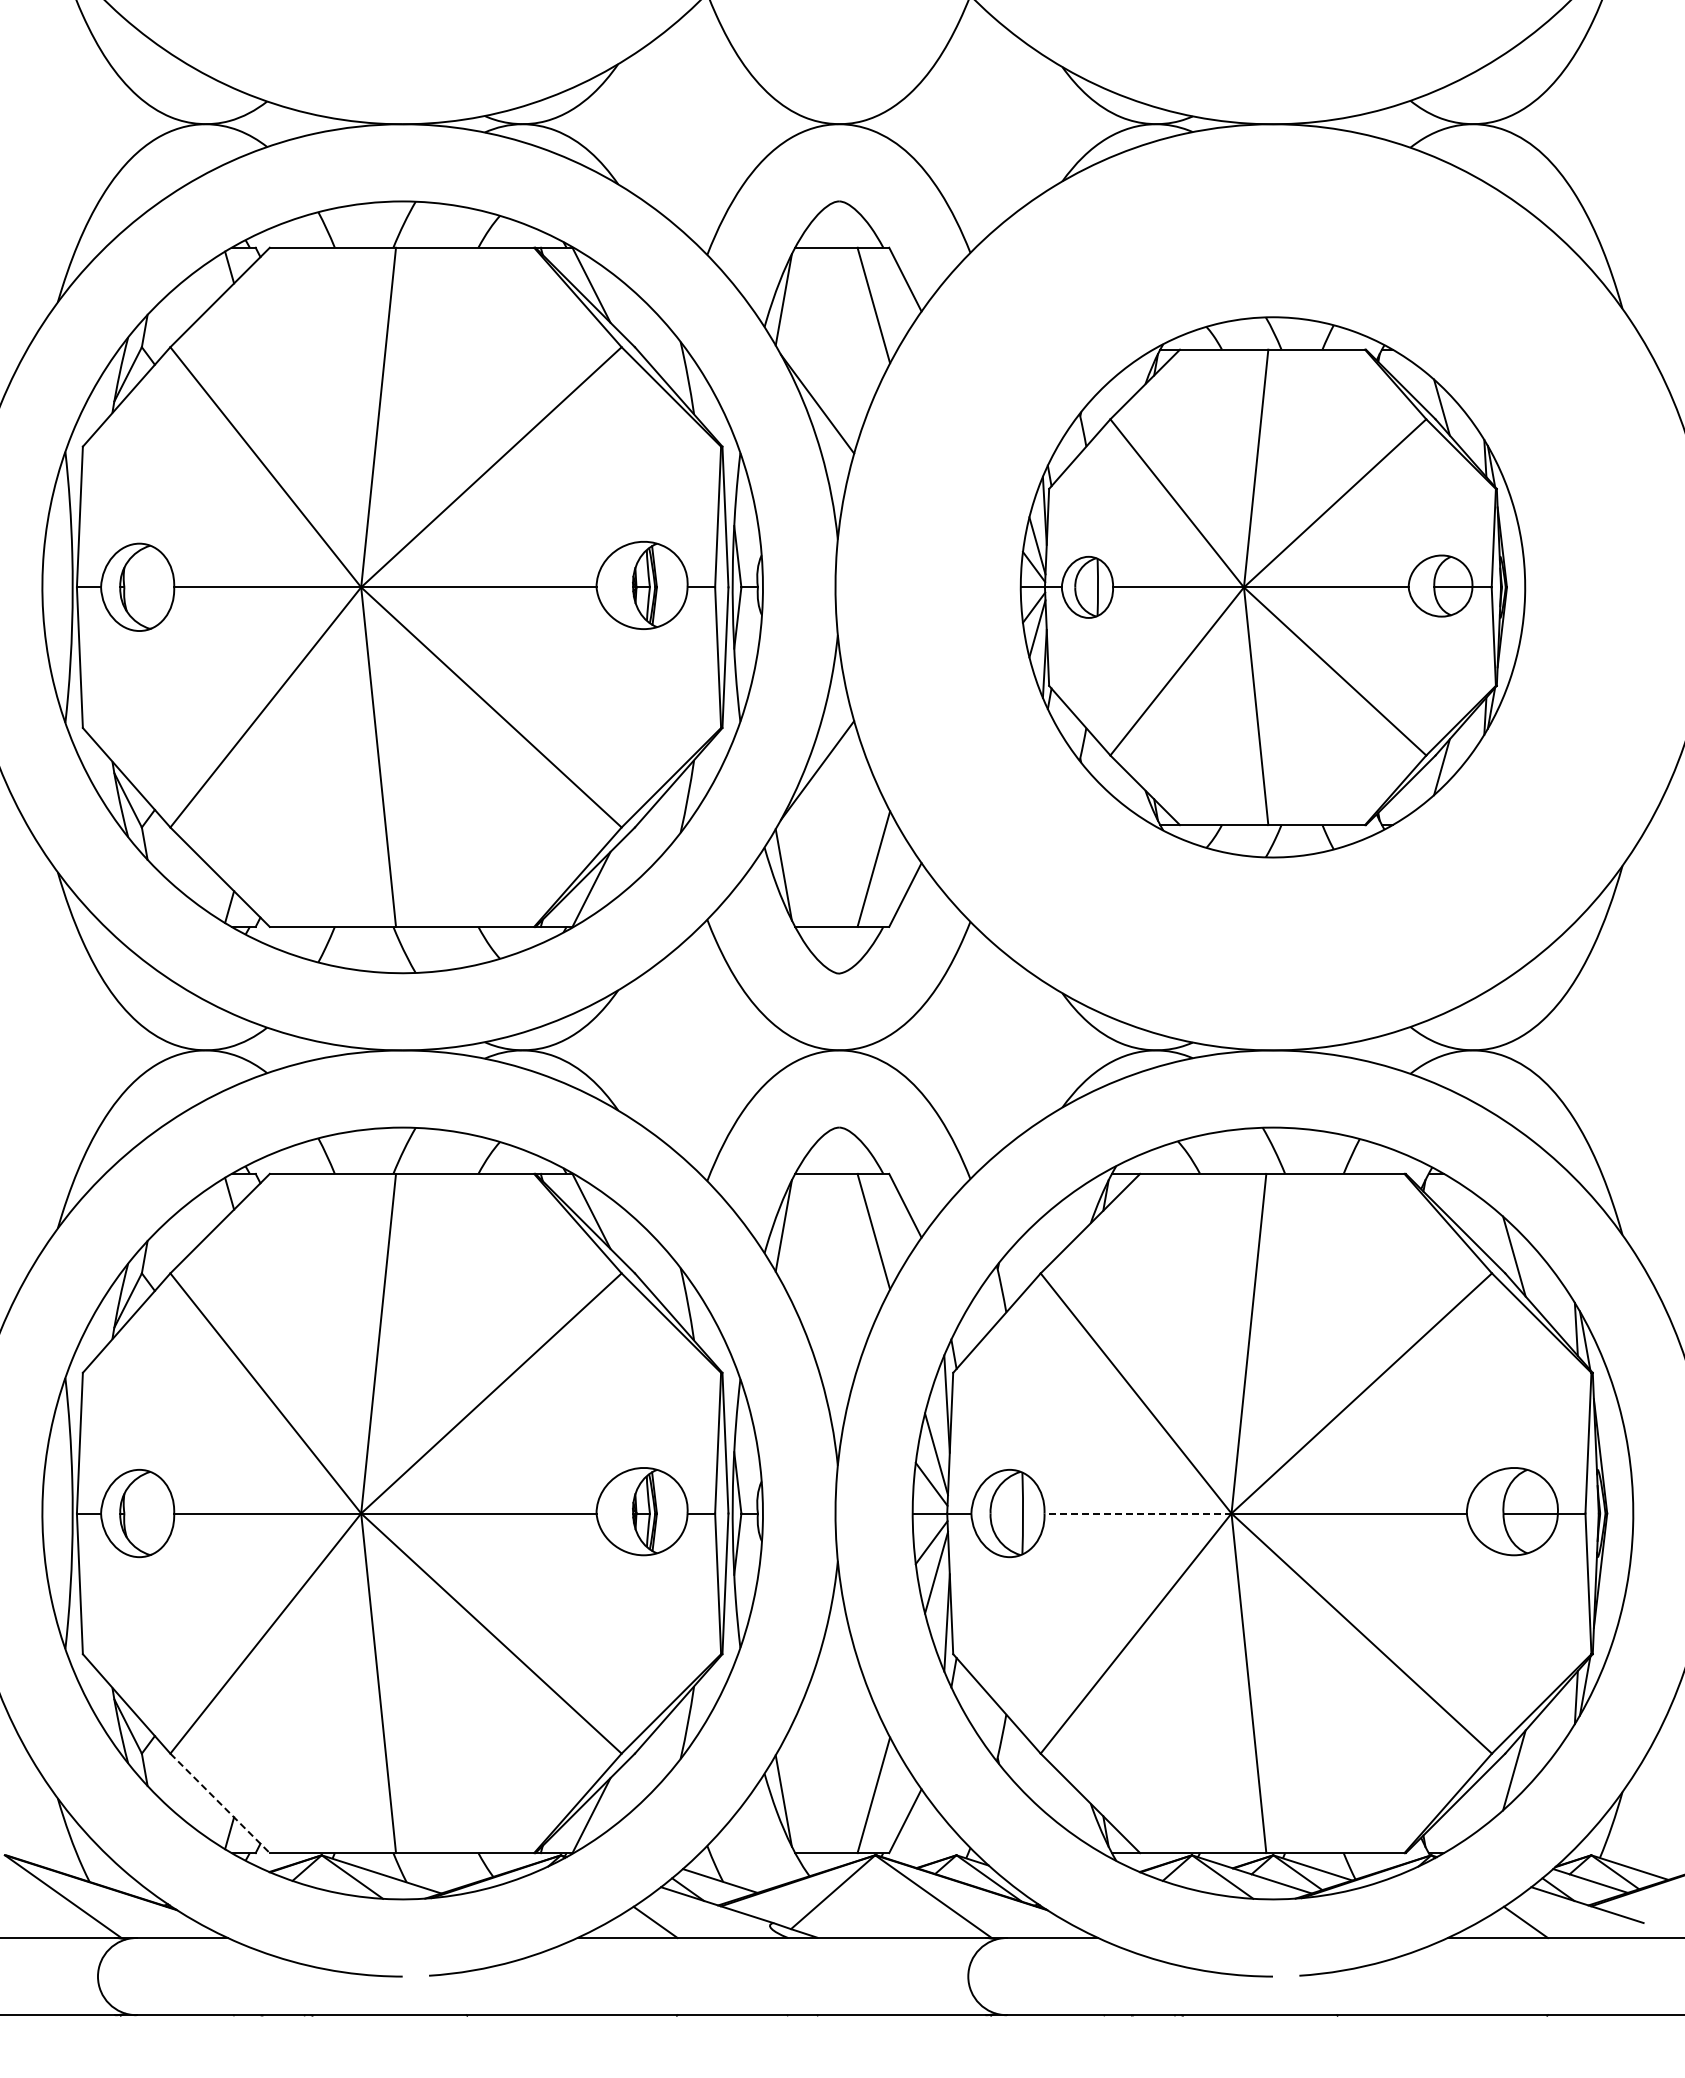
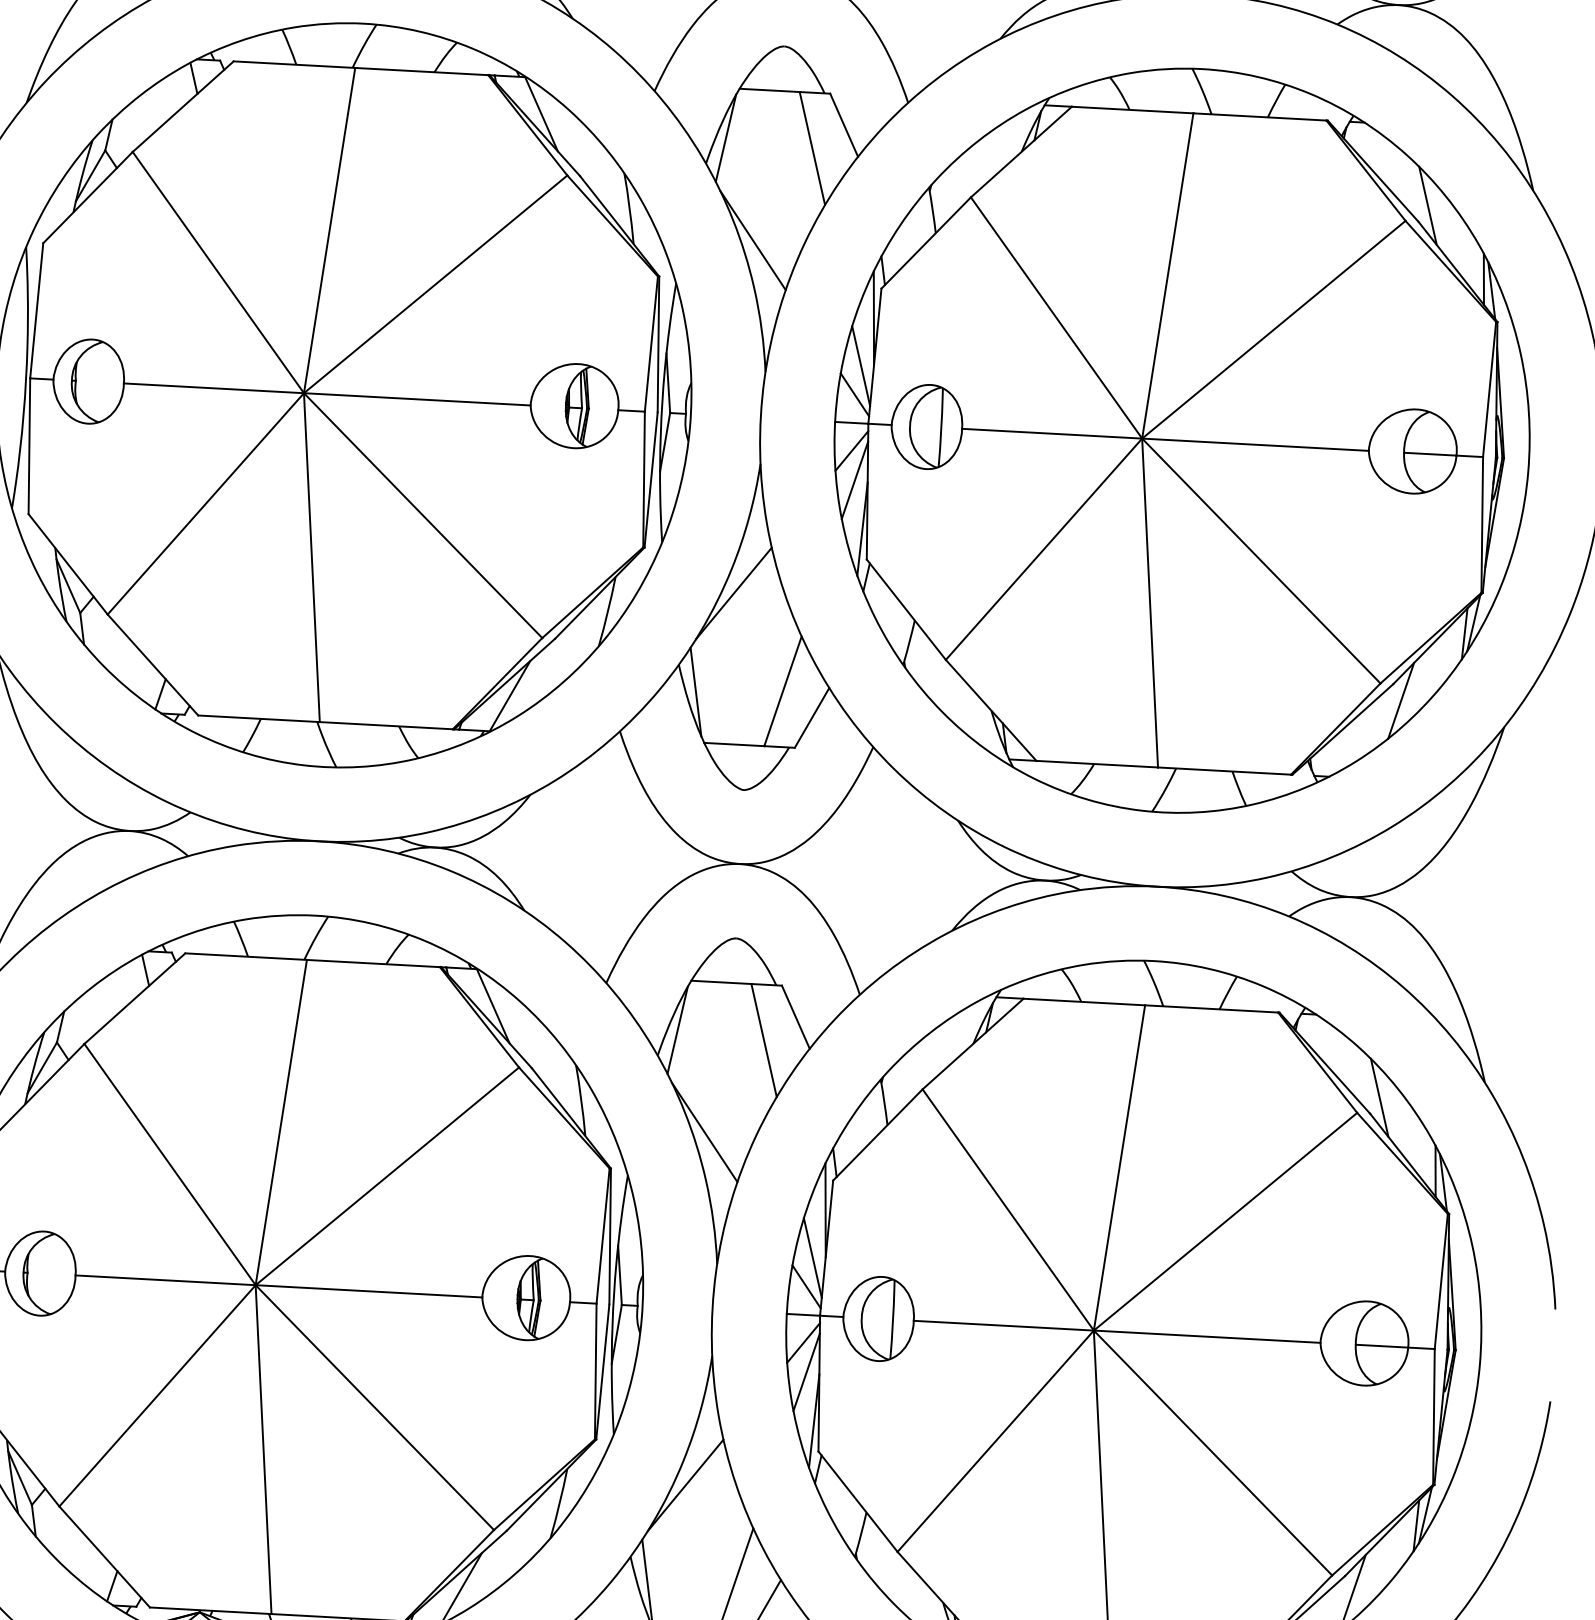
part: (1272, 587) -> (1181, 440), size x1.43
line: (817, 1329) -> (704, 1131), added
line: (1138, 1513) -> (1004, 1325), dashed -> solid
line: (817, 1696) -> (685, 1485), added
line: (220, 1803) -> (105, 1557), dashed -> solid

